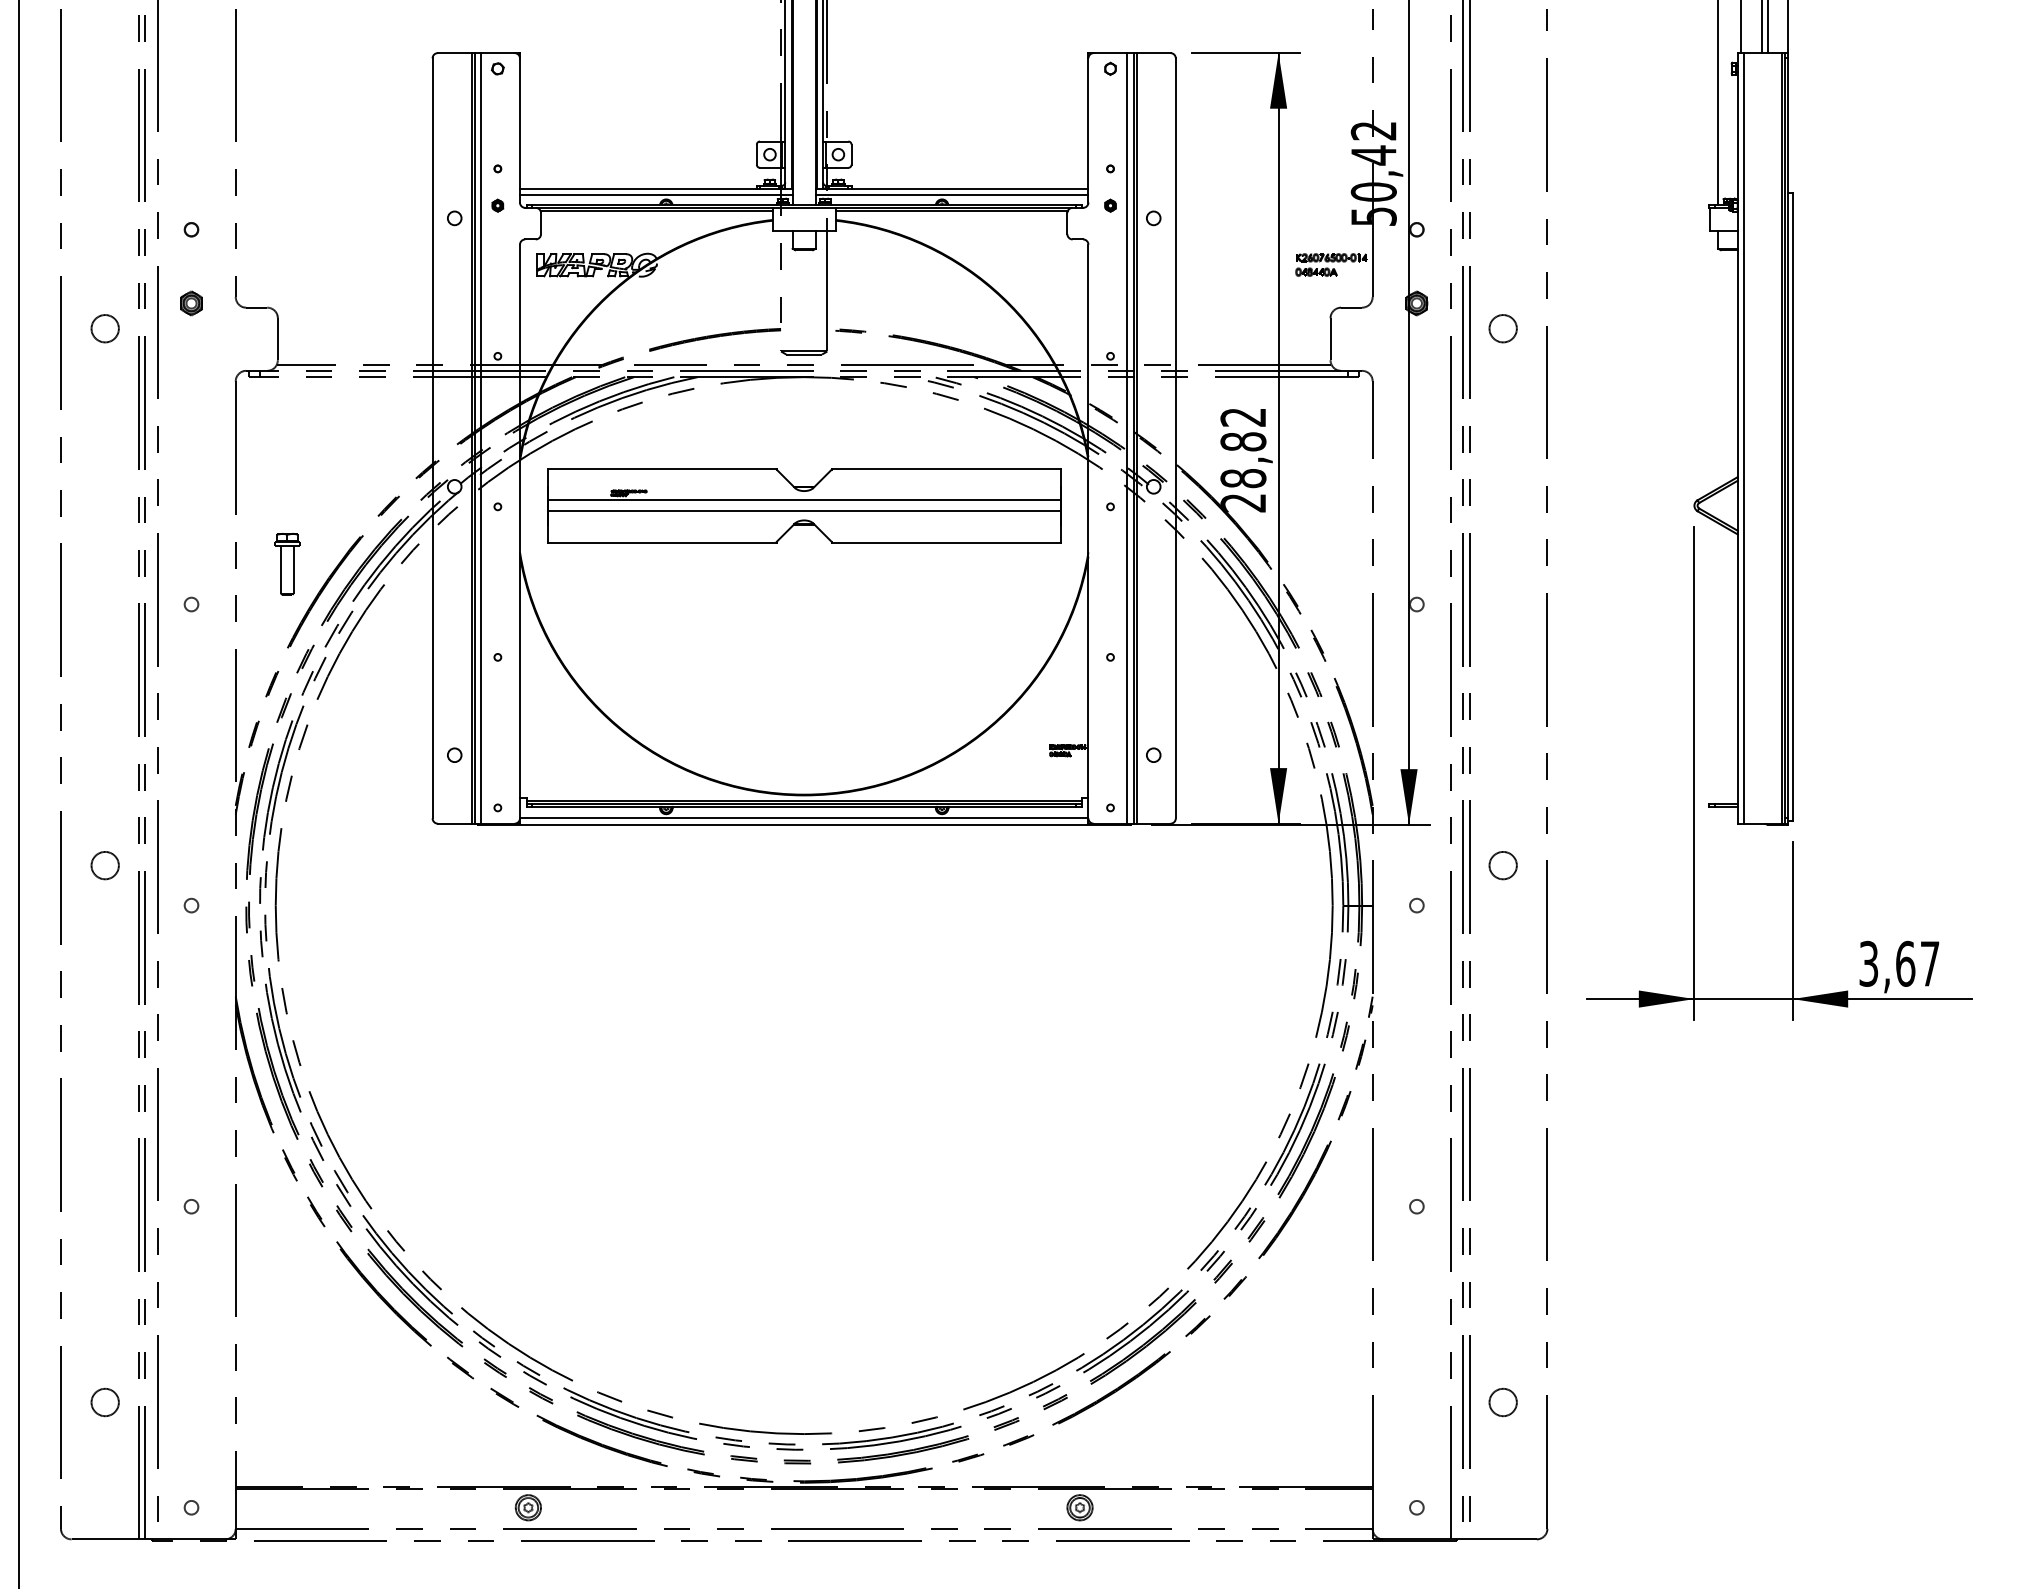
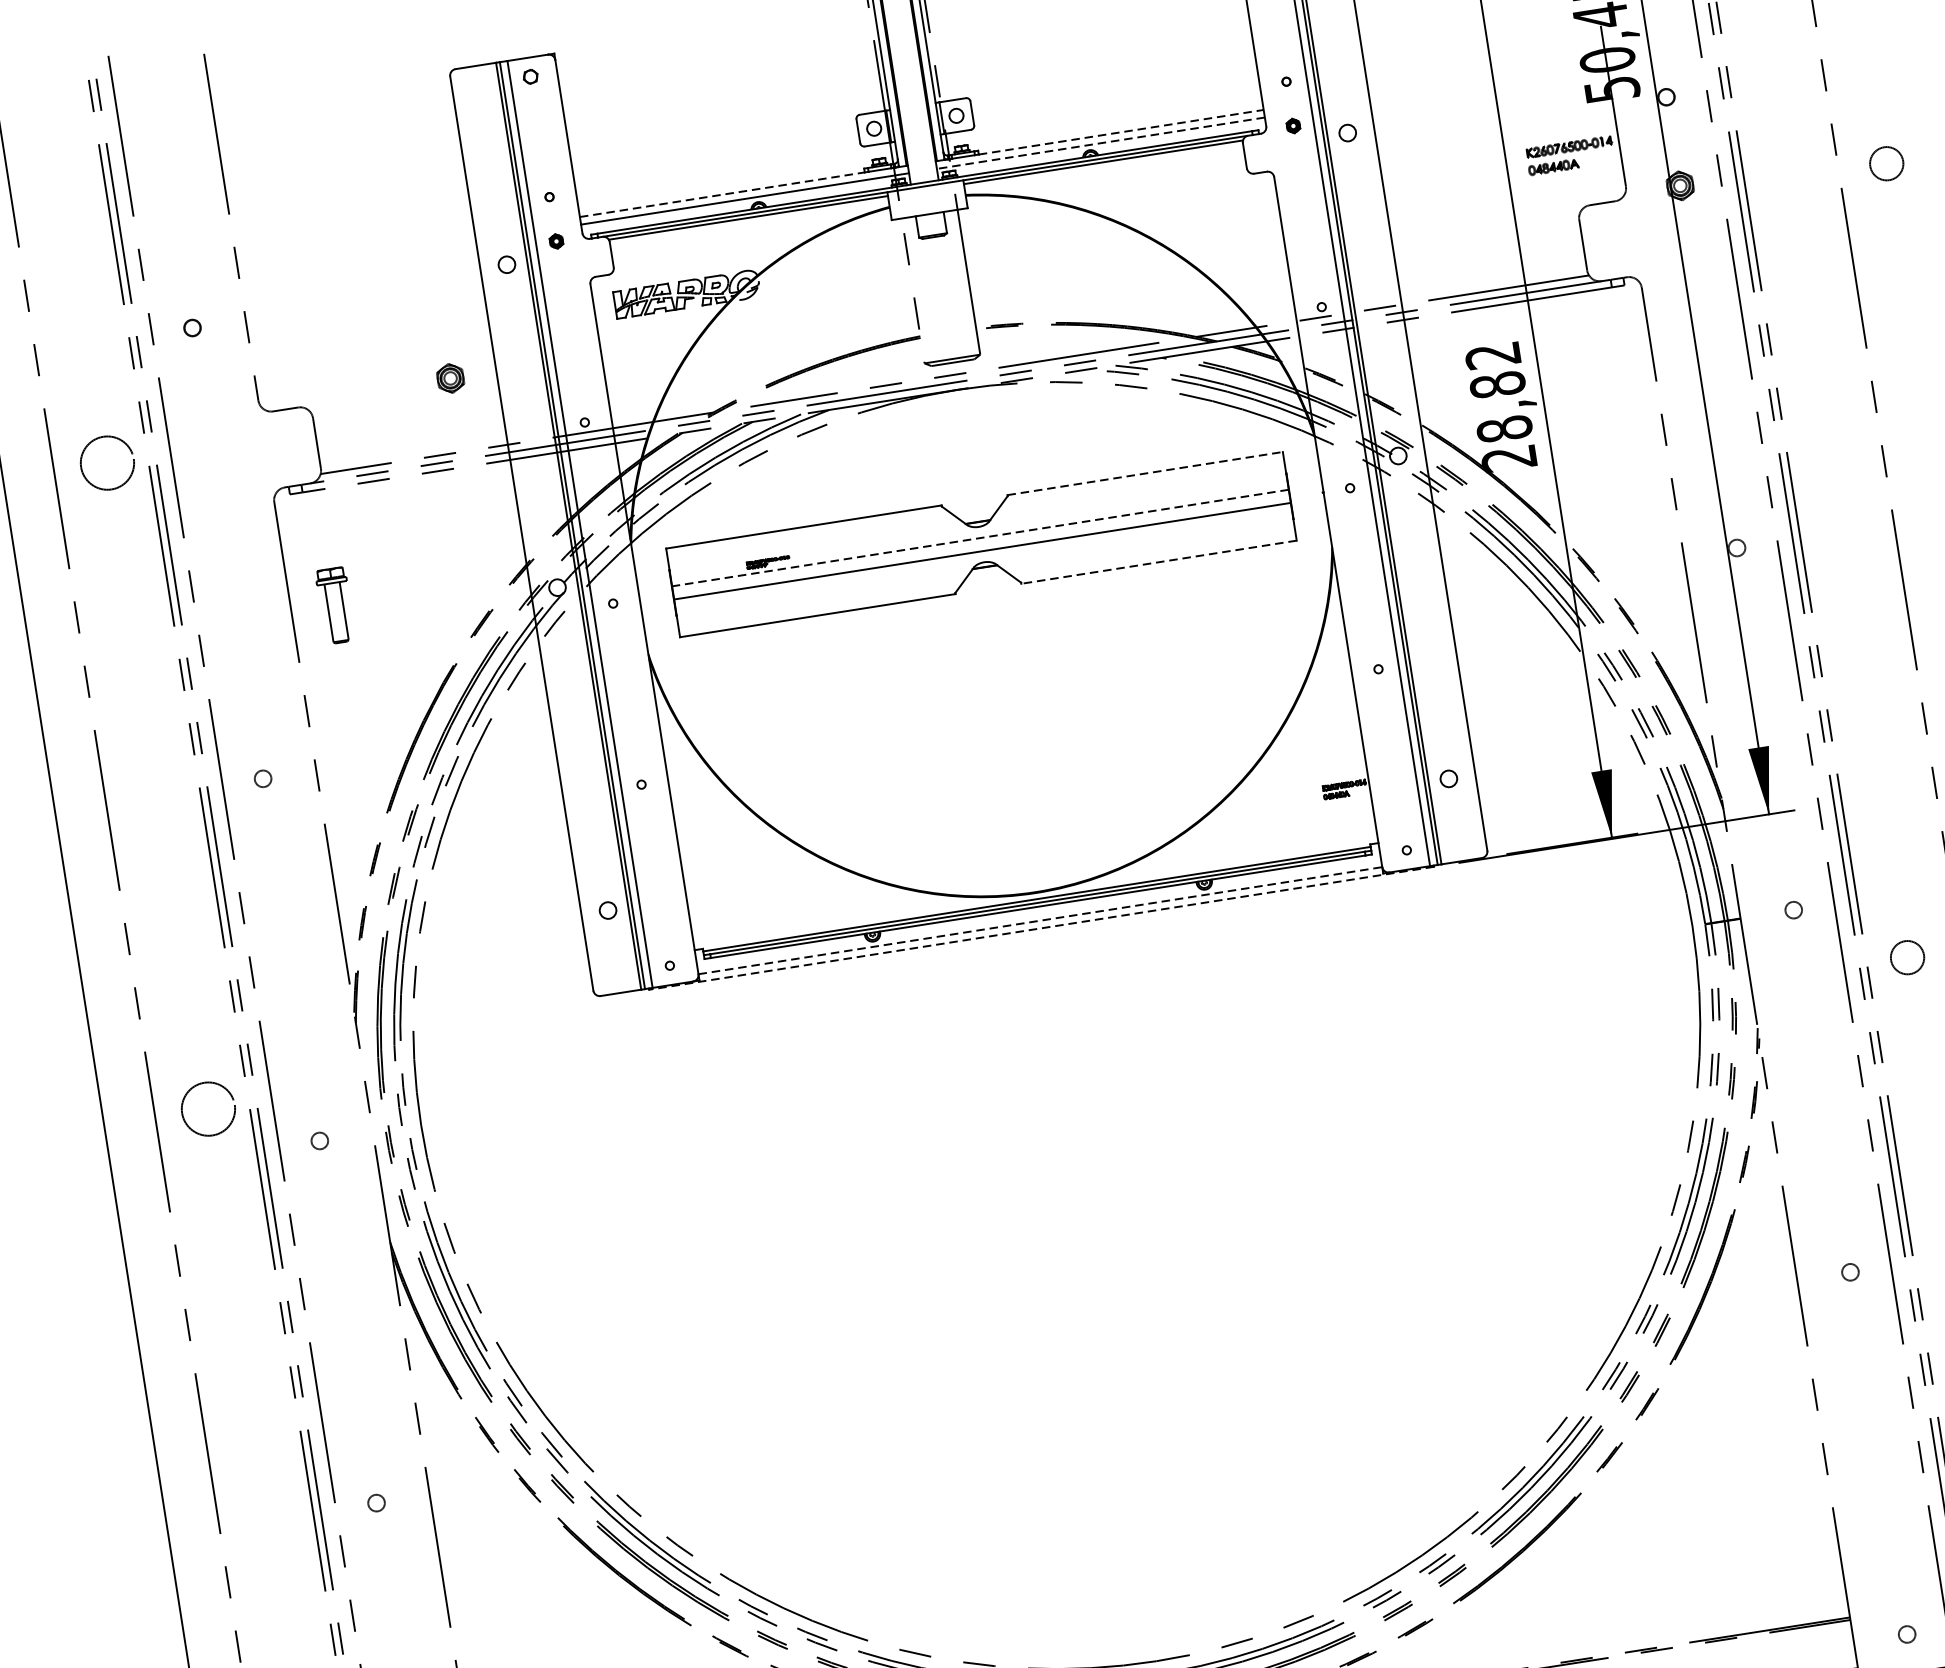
line: (638, 188) -> (722, 194), solid -> dashed
line: (970, 188) -> (1121, 131), solid -> dashed
line: (951, 195) -> (1100, 143), solid -> dashed
part: (191, 303) -> (450, 378), moved
circle: (104, 328) -> (106, 463), size x1.6
circle: (1502, 328) -> (1885, 163), moved
line: (946, 468) -> (1145, 472), solid -> dashed
line: (803, 500) -> (979, 538), solid -> dashed
line: (945, 542) -> (1158, 562), solid -> dashed
part: (287, 564) -> (335, 605), moved
line: (804, 818) -> (1040, 920), solid -> dashed
line: (803, 824) -> (1040, 928), solid -> dashed
circle: (104, 865) -> (207, 1109), size x1.6
circle: (1502, 865) -> (1906, 957), moved

